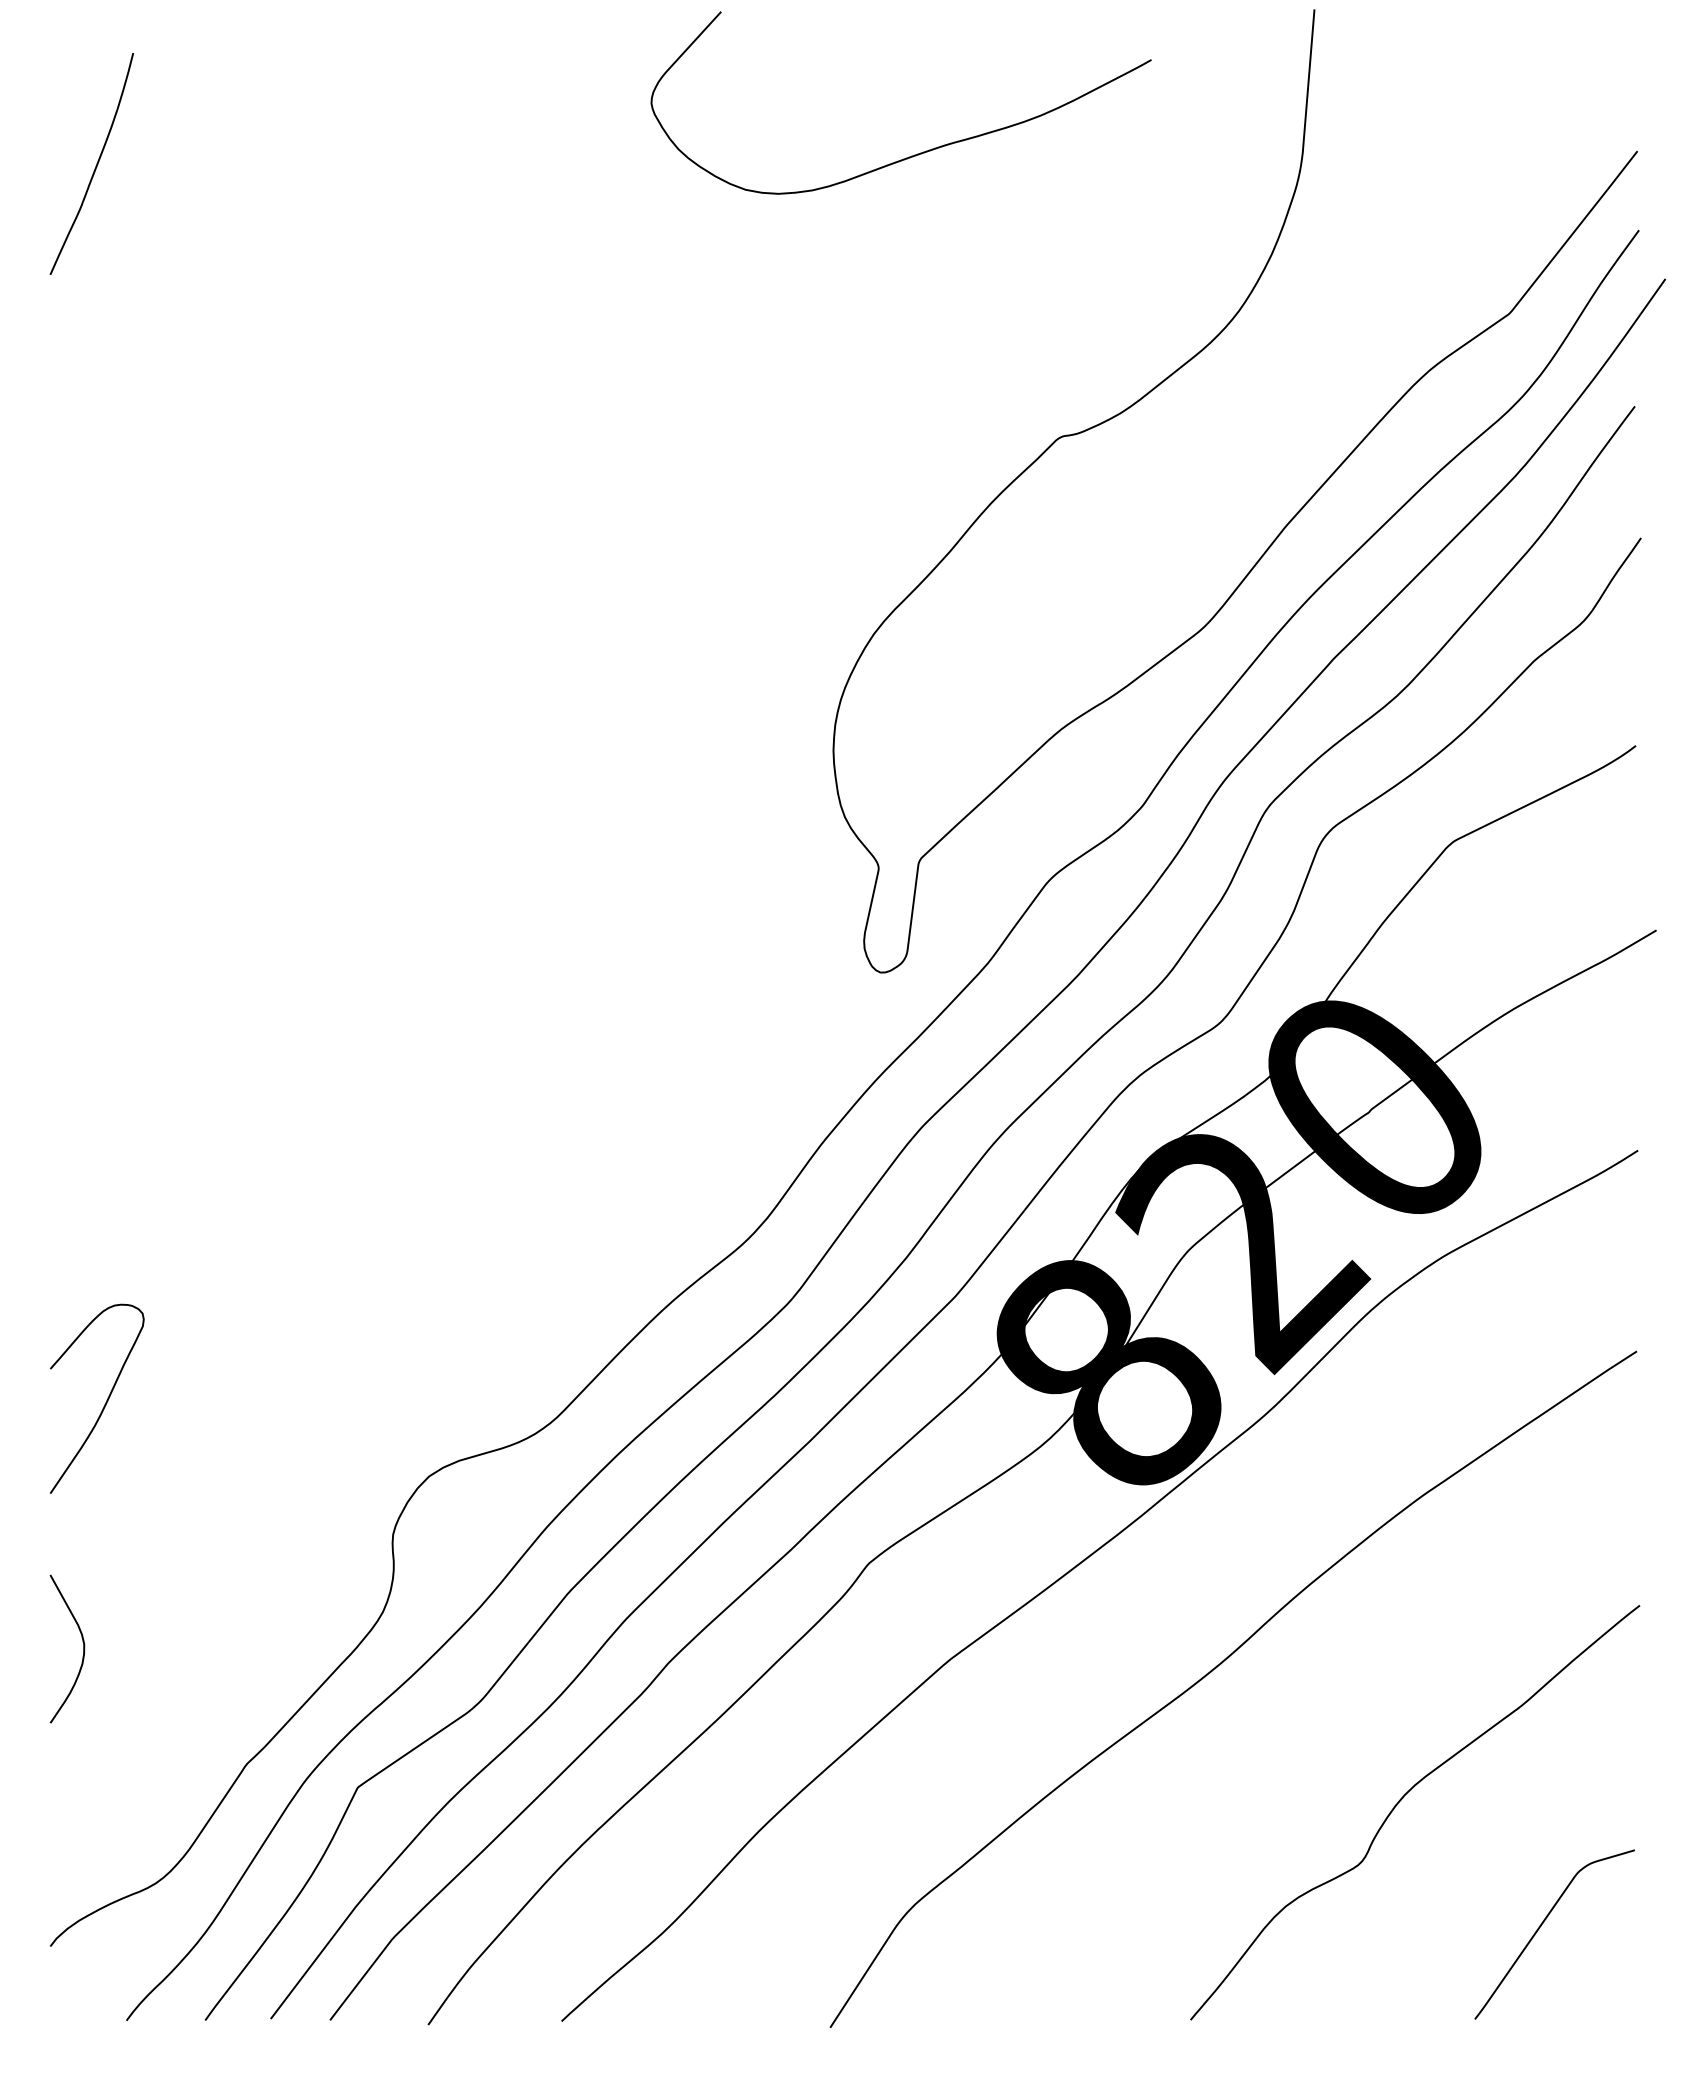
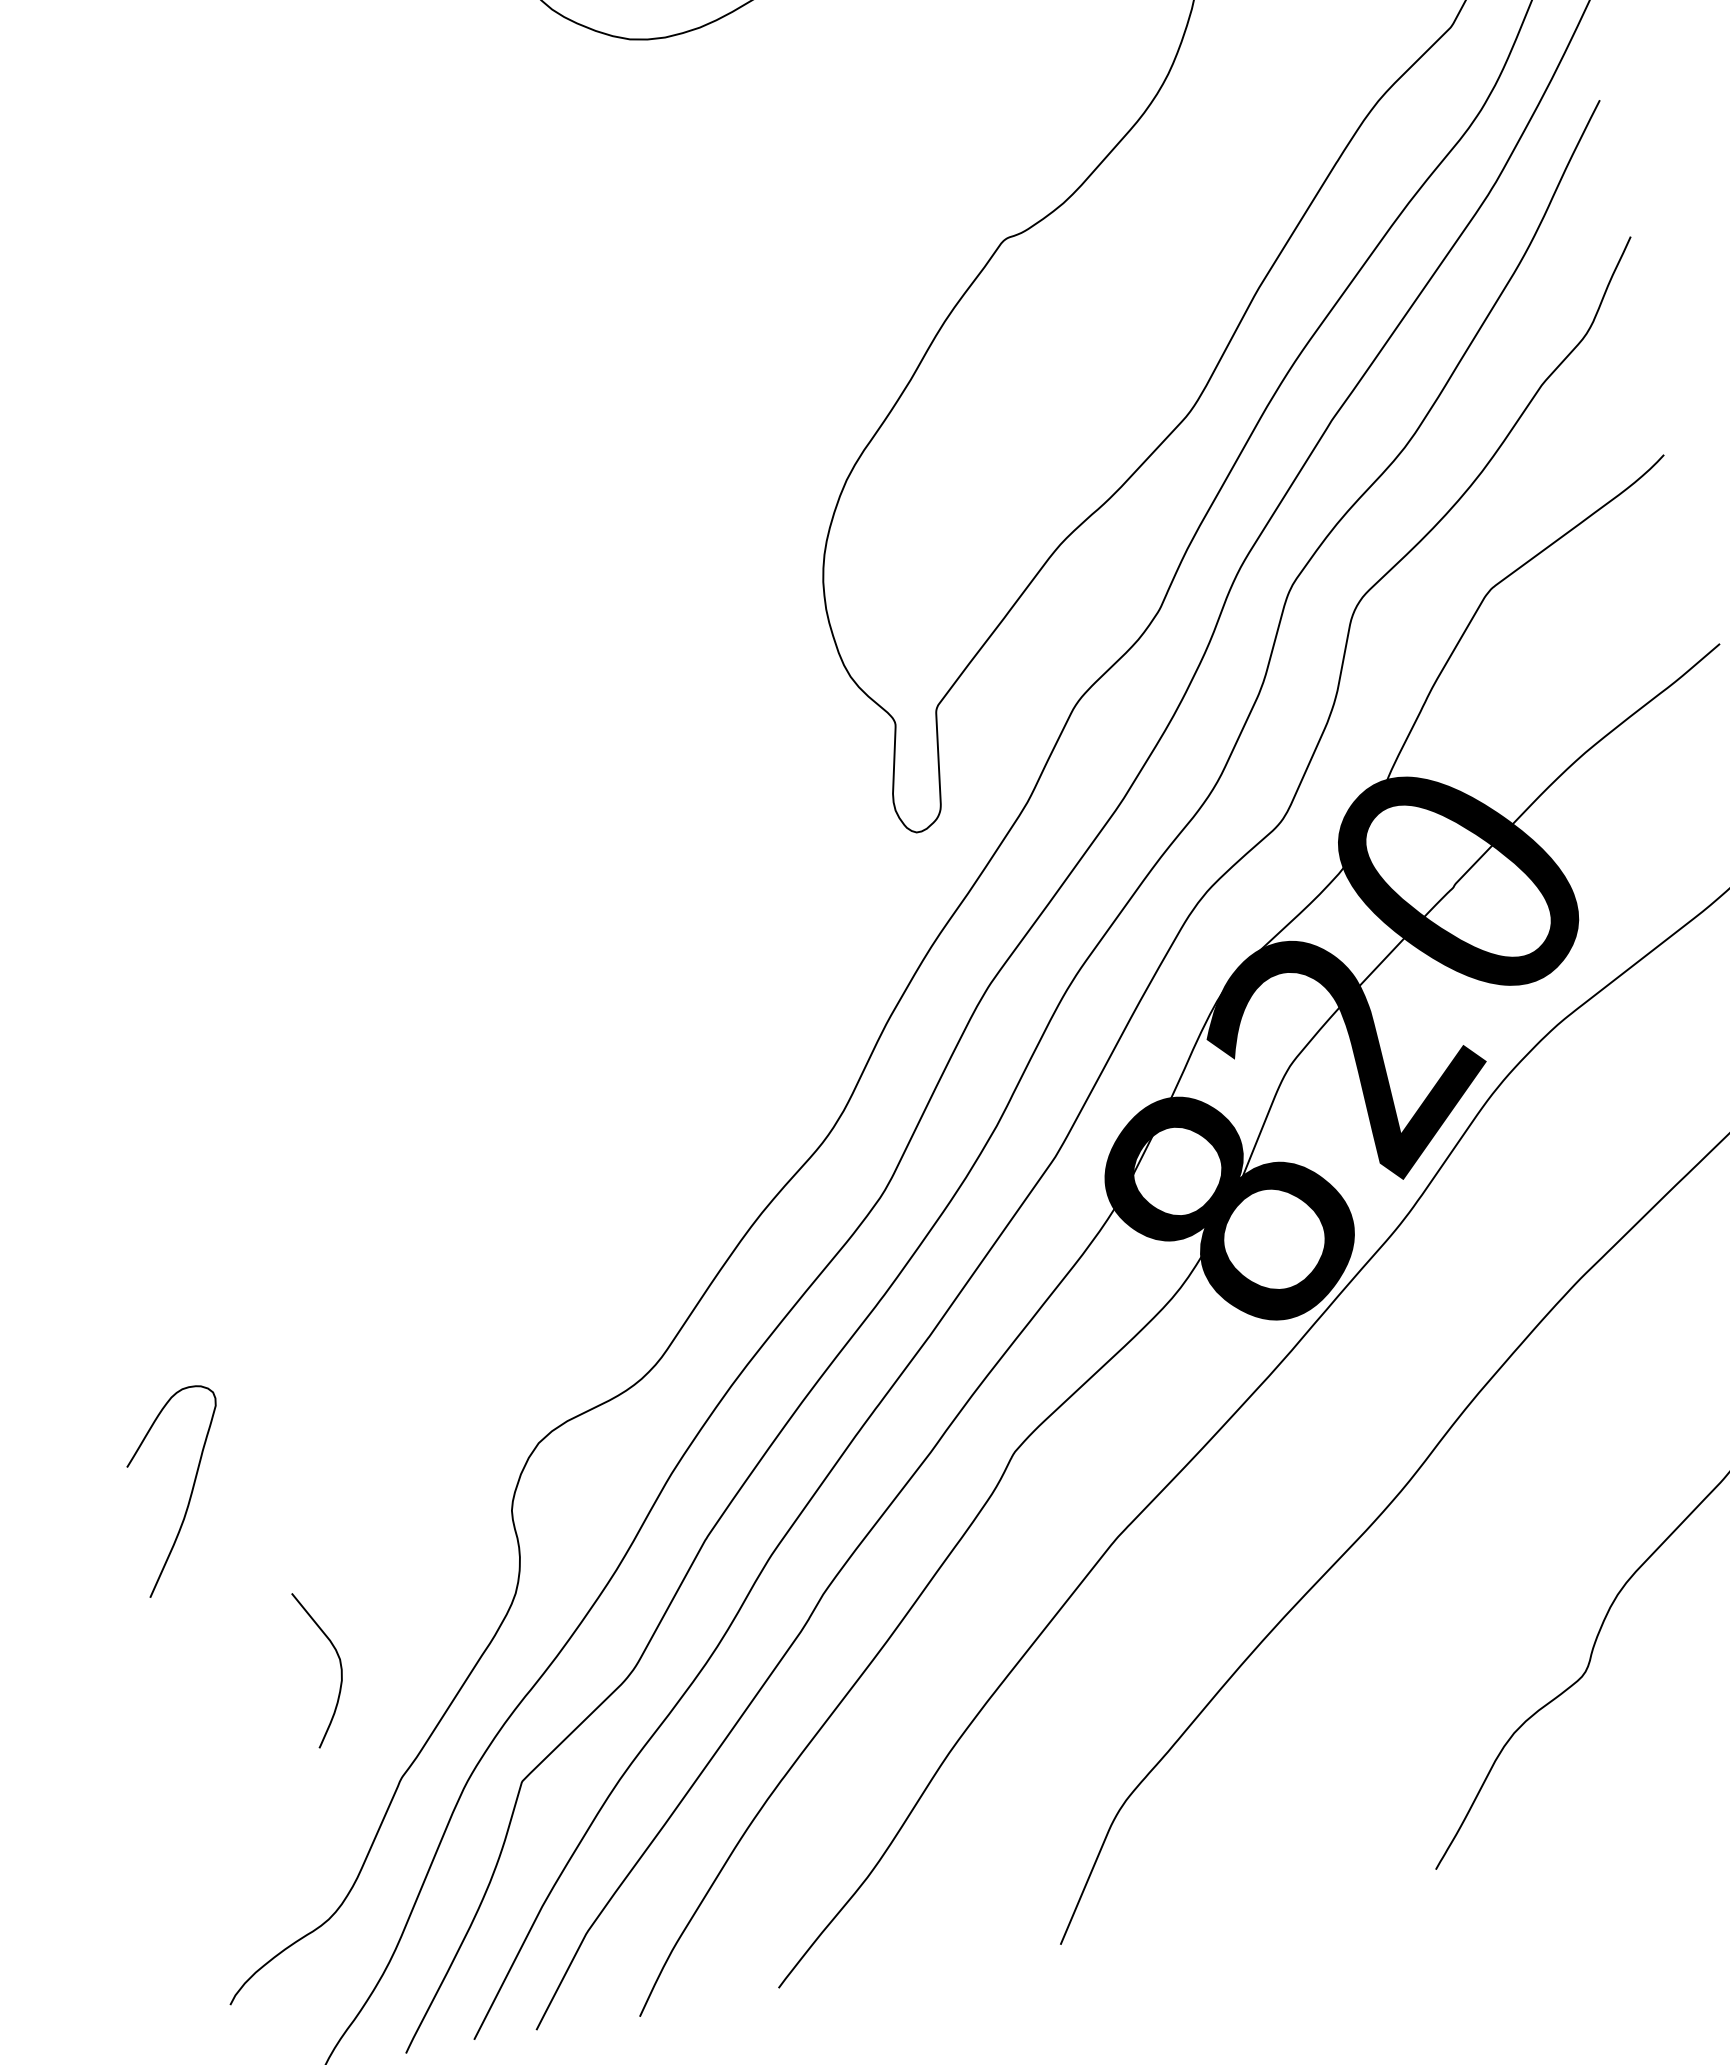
curve: (105, 1402) -> (190, 1492), moved
curve: (83, 1648) -> (340, 1664), moved

